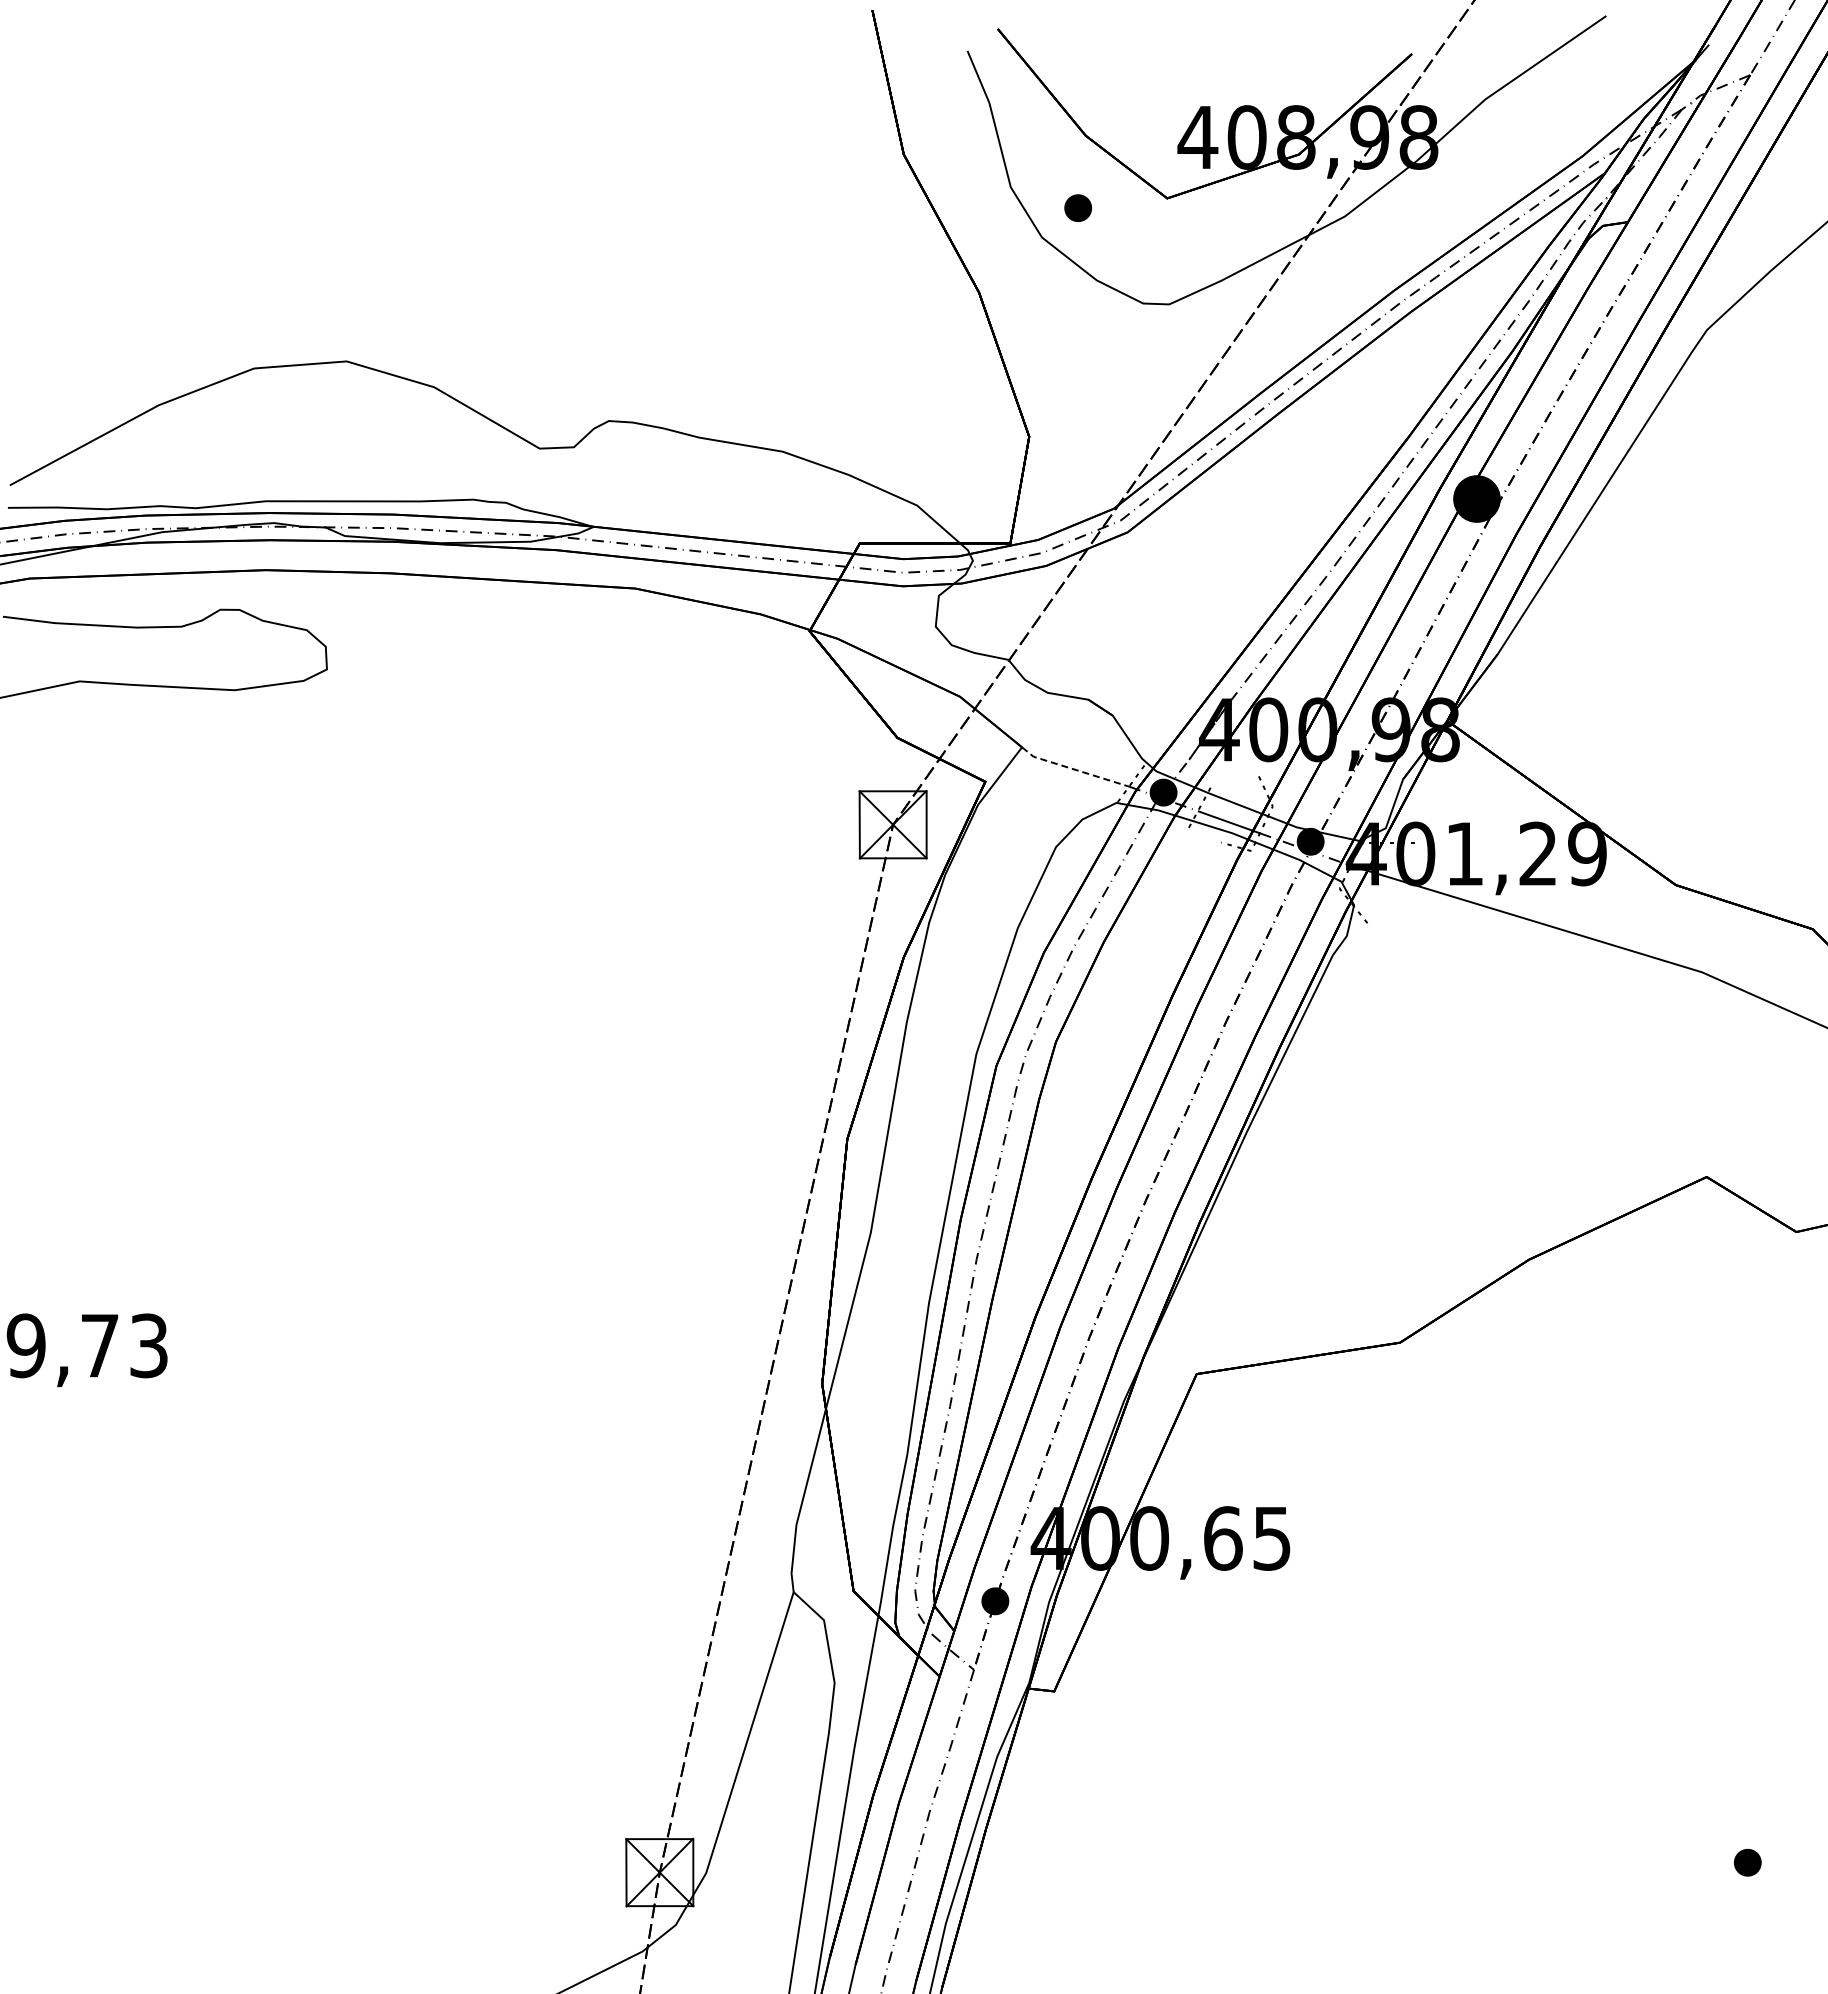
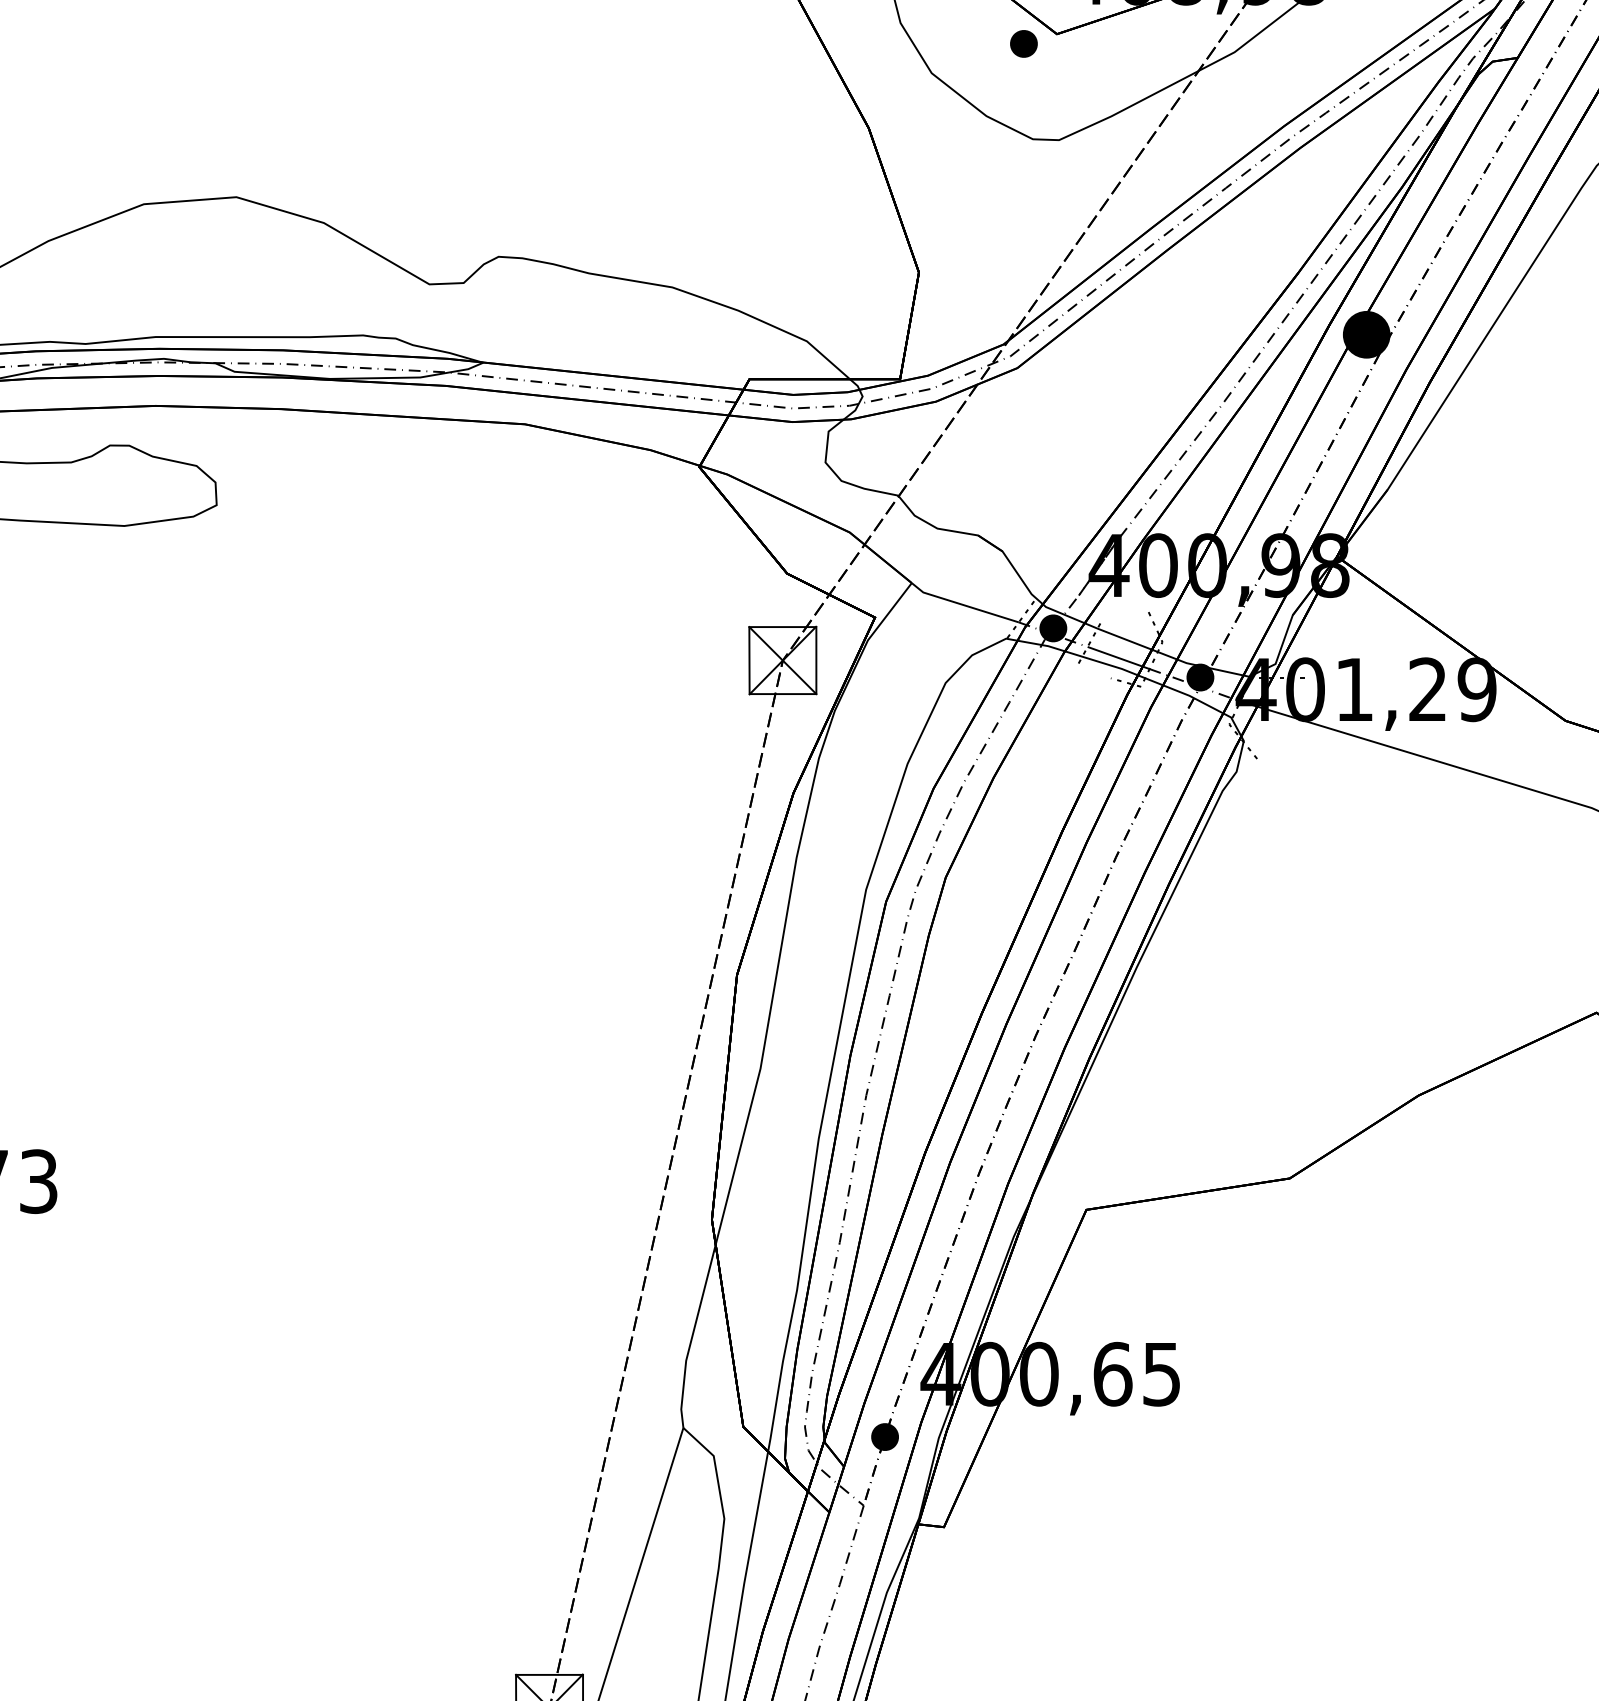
part: (1078, 207) -> (1024, 43), moved
line: (1074, 769) -> (964, 605), dashed -> solid

